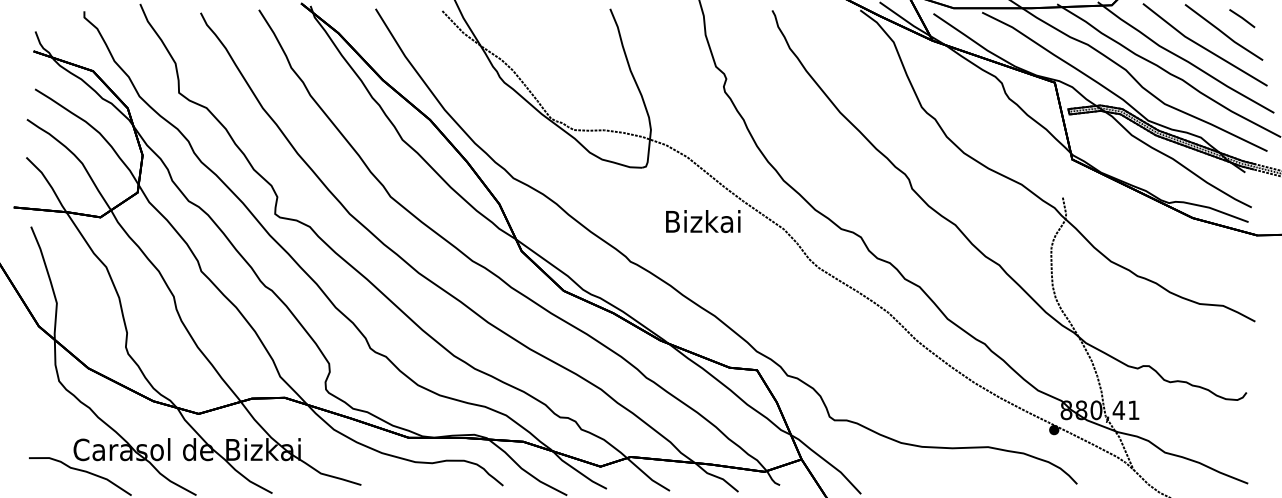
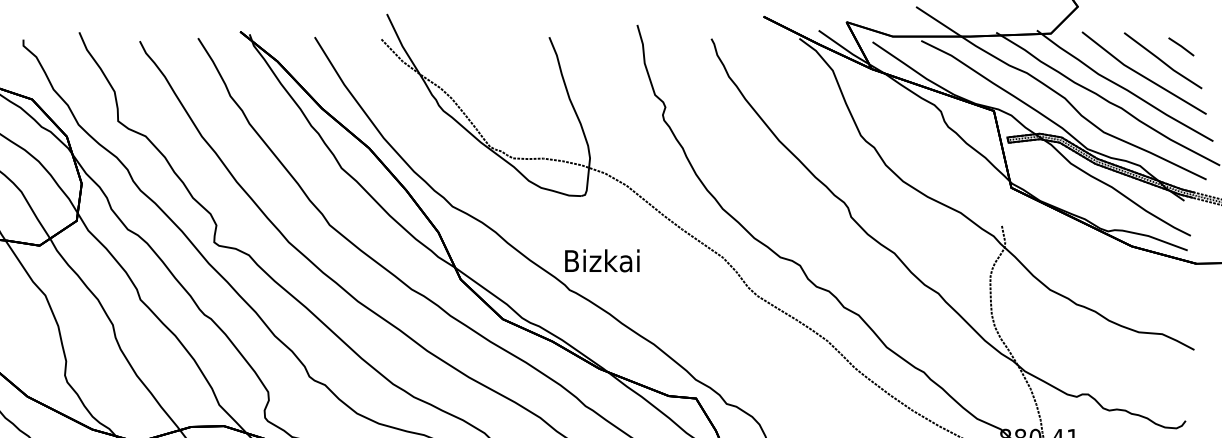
text: (703, 221) -> (602, 260), moved

